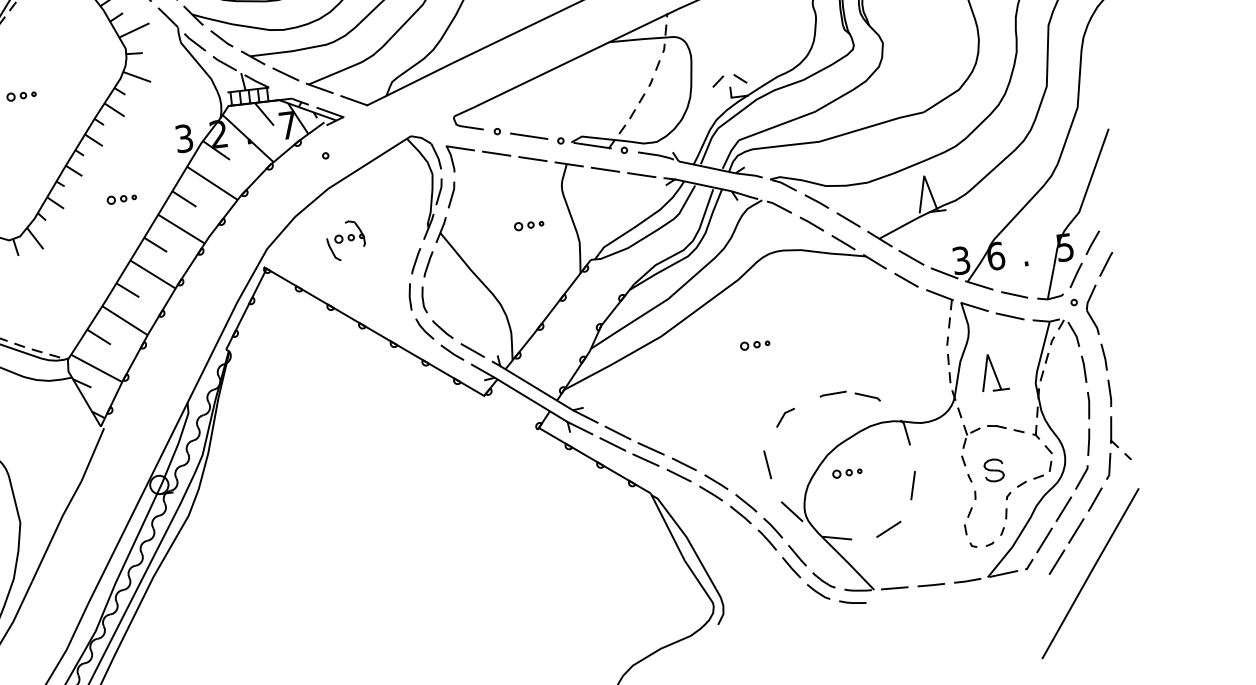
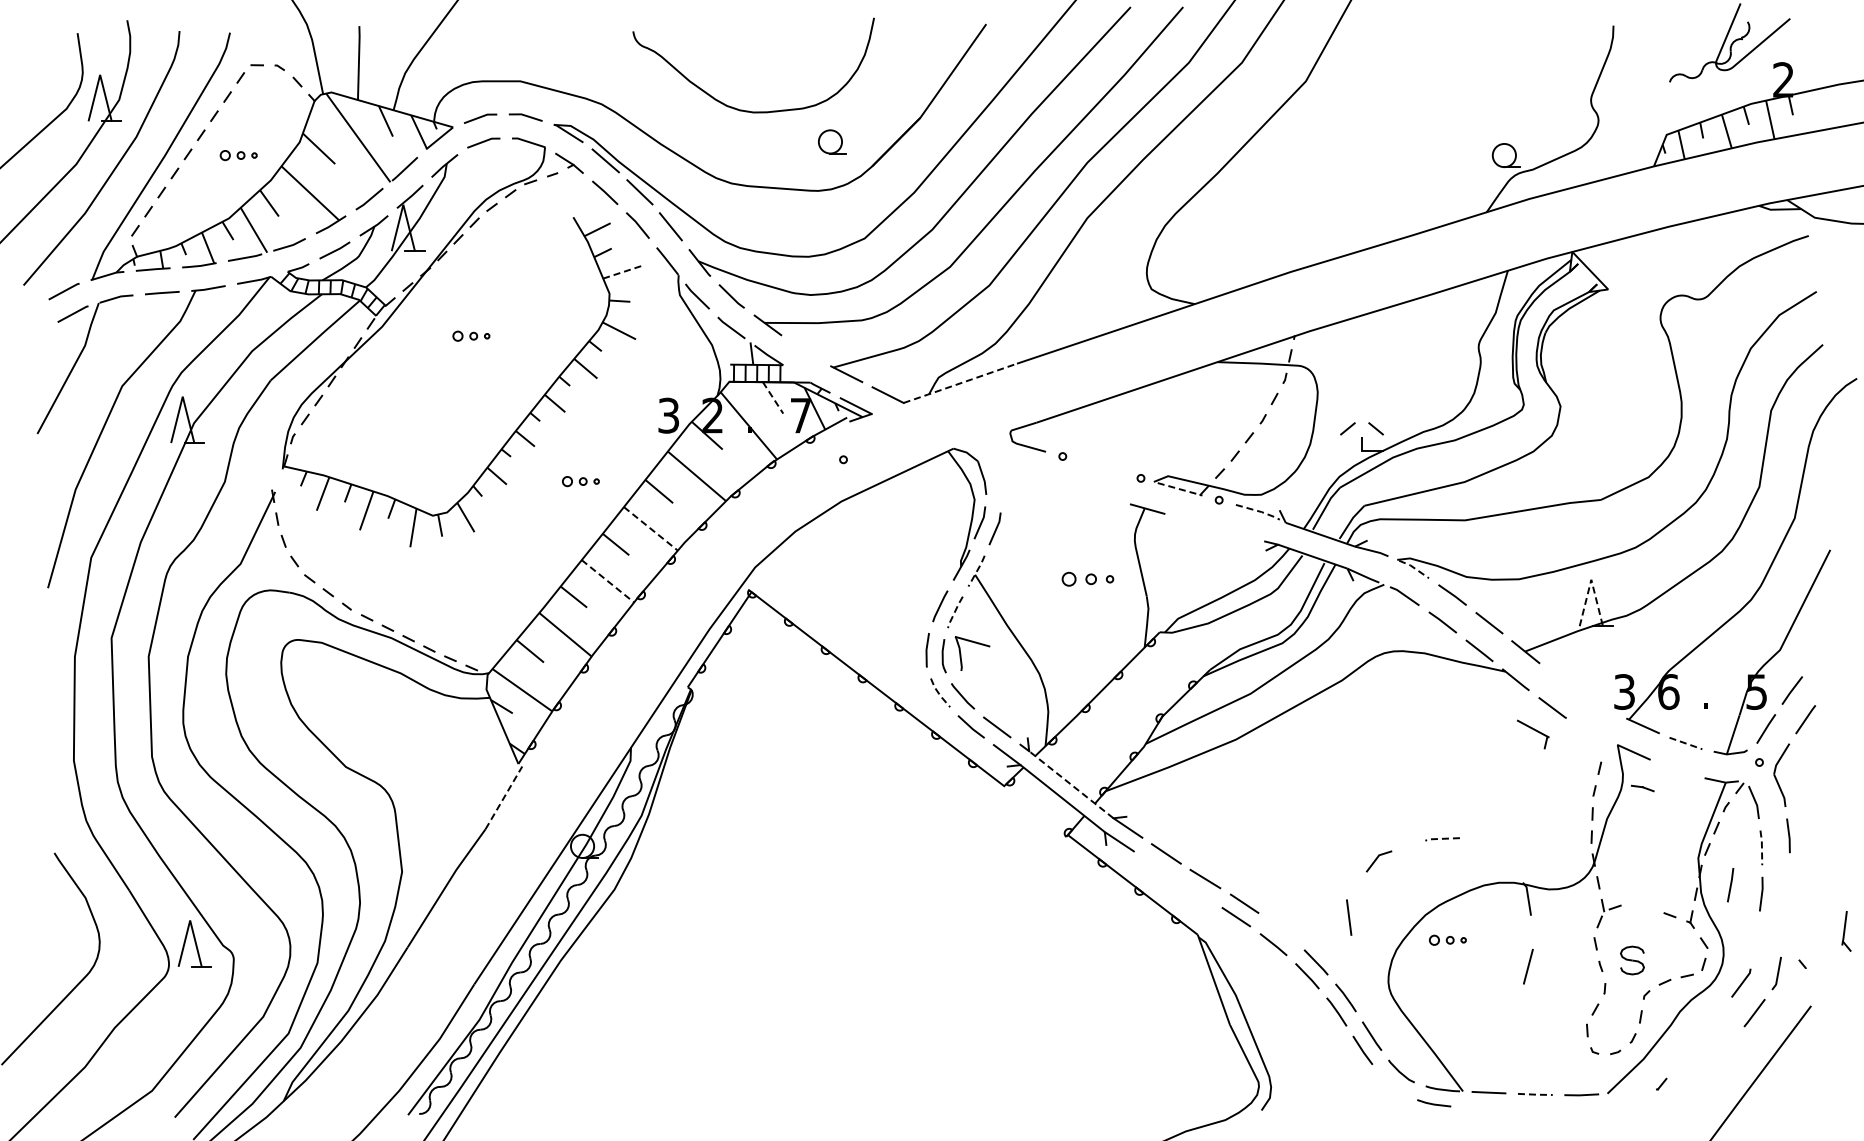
line: (134, 29) -> (623, 271), solid -> dashed
line: (285, 73) -> (806, 350), removed
line: (409, 84) -> (959, 383), solid -> dashed
line: (264, 113) -> (773, 397), solid -> dashed
line: (528, 136) -> (1101, 467), removed
line: (592, 145) -> (1180, 489), solid -> dashed
part: (461, 149) -> (974, 643), moved
line: (496, 153) -> (1058, 483), removed
line: (657, 155) -> (1259, 511), solid -> dashed
line: (532, 159) -> (1102, 496), removed
line: (605, 169) -> (1192, 521), removed
line: (641, 174) -> (1236, 533), removed
line: (924, 175) -> (1591, 579), solid -> dashed
line: (784, 184) -> (1414, 568), solid -> dashed
part: (528, 224) -> (1087, 578), size x1.4
line: (181, 228) -> (650, 528), solid -> dashed
line: (441, 230) -> (977, 571), solid -> dashed
part: (345, 239) -> (855, 568), removed
line: (911, 257) -> (1562, 680), removed
line: (427, 264) -> (954, 612), solid -> dashed
line: (944, 273) -> (1601, 705), removed
line: (152, 274) -> (607, 581), solid -> dashed
line: (1015, 294) -> (1687, 743), solid -> dashed
part: (940, 299) -> (1533, 734), moved
line: (1009, 316) -> (1676, 769), removed
line: (424, 330) -> (939, 694), solid -> dashed
part: (755, 344) -> (1352, 764), removed
line: (1084, 369) -> (1761, 847), solid -> dashed
part: (993, 371) -> (1647, 836), removed
line: (536, 387) -> (1071, 784), solid -> dashed
line: (1109, 392) -> (1789, 881), removed
line: (832, 393) -> (1441, 838), solid -> dashed
line: (867, 396) -> (1485, 847), removed
part: (996, 427) -> (1642, 788), moved
part: (1112, 432) -> (1846, 931), moved
line: (1088, 442) -> (1730, 885), moved
line: (612, 444) -> (1157, 867), removed
line: (93, 454) -> (504, 797), solid -> dashed
line: (645, 460) -> (1196, 892), removed
line: (715, 481) -> (1281, 930), removed
line: (1063, 508) -> (1713, 1019), removed
line: (792, 511) -> (1372, 980), removed
line: (888, 529) -> (1490, 1017), removed
line: (1075, 531) -> (1725, 1049), removed
line: (837, 538) -> (1425, 1020), removed
line: (1044, 539) -> (1684, 1055), removed
line: (1056, 562) -> (1696, 1085), removed
line: (1003, 573) -> (1627, 1091), removed
line: (931, 585) -> (1535, 1094), solid -> dashed
line: (817, 591) -> (1391, 1084), removed

